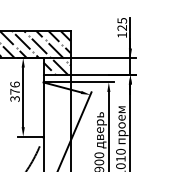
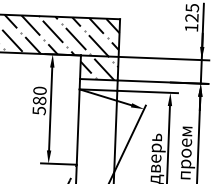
text: (14, 91) -> (38, 100), 376 -> 580

